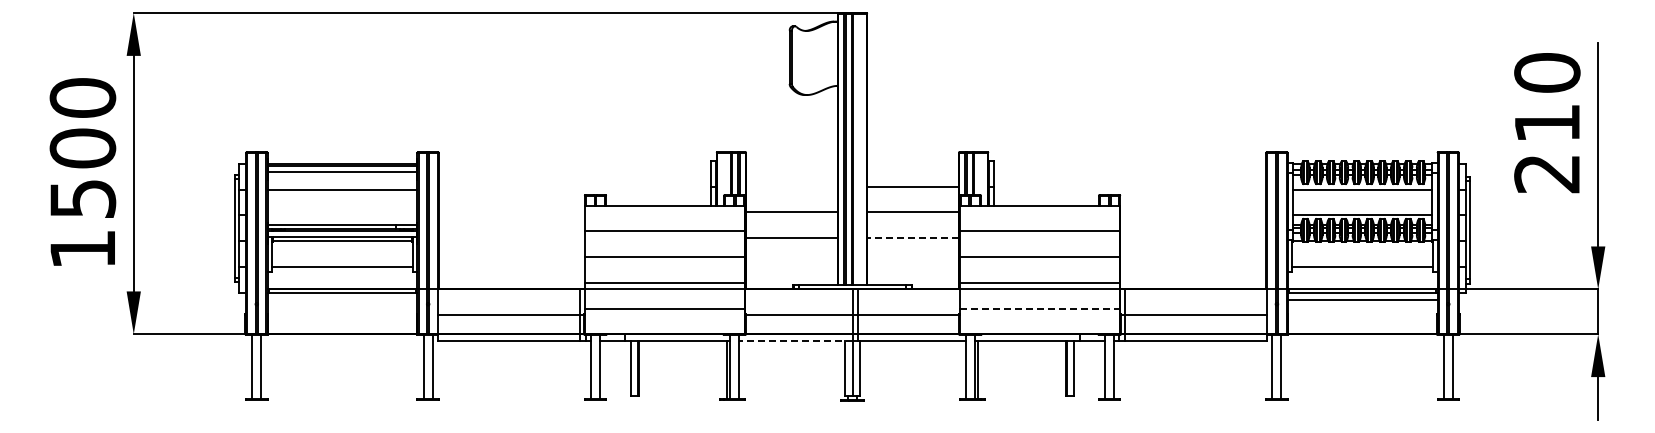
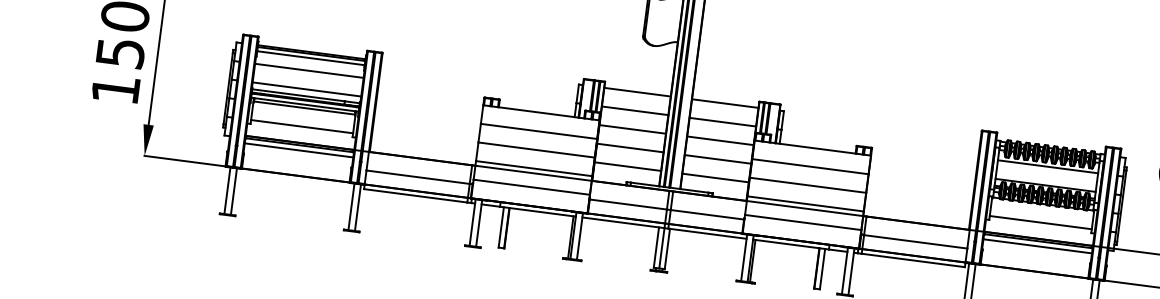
line: (791, 160) -> (637, 91), added
line: (912, 160) -> (724, 103), added
line: (791, 186) -> (634, 110), added
line: (342, 215) -> (306, 89), added
line: (913, 237) -> (718, 159), dashed -> solid
line: (791, 263) -> (627, 166), added
line: (912, 263) -> (715, 177), added
line: (342, 299) -> (299, 150), added
line: (1040, 308) -> (803, 222), dashed -> solid
line: (795, 340) -> (623, 222), dashed -> solid

